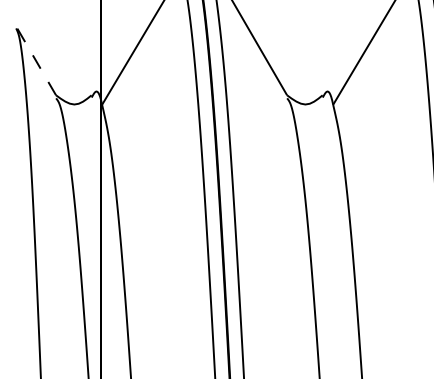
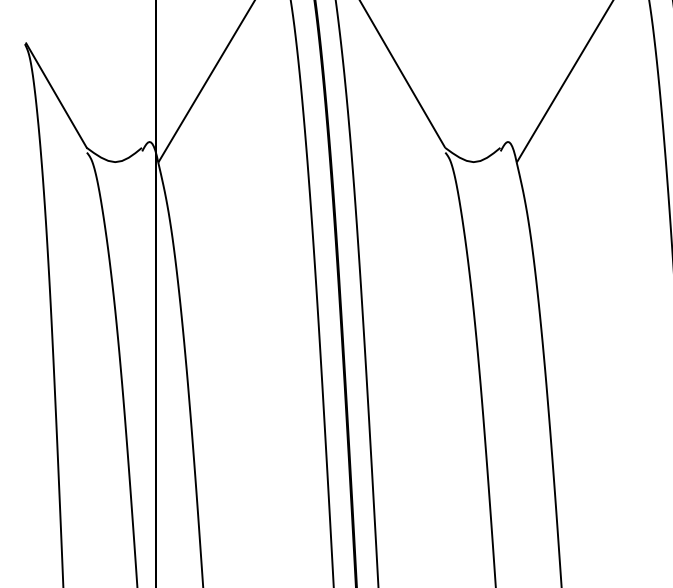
line: (36, 61) -> (56, 95), dashed -> solid

